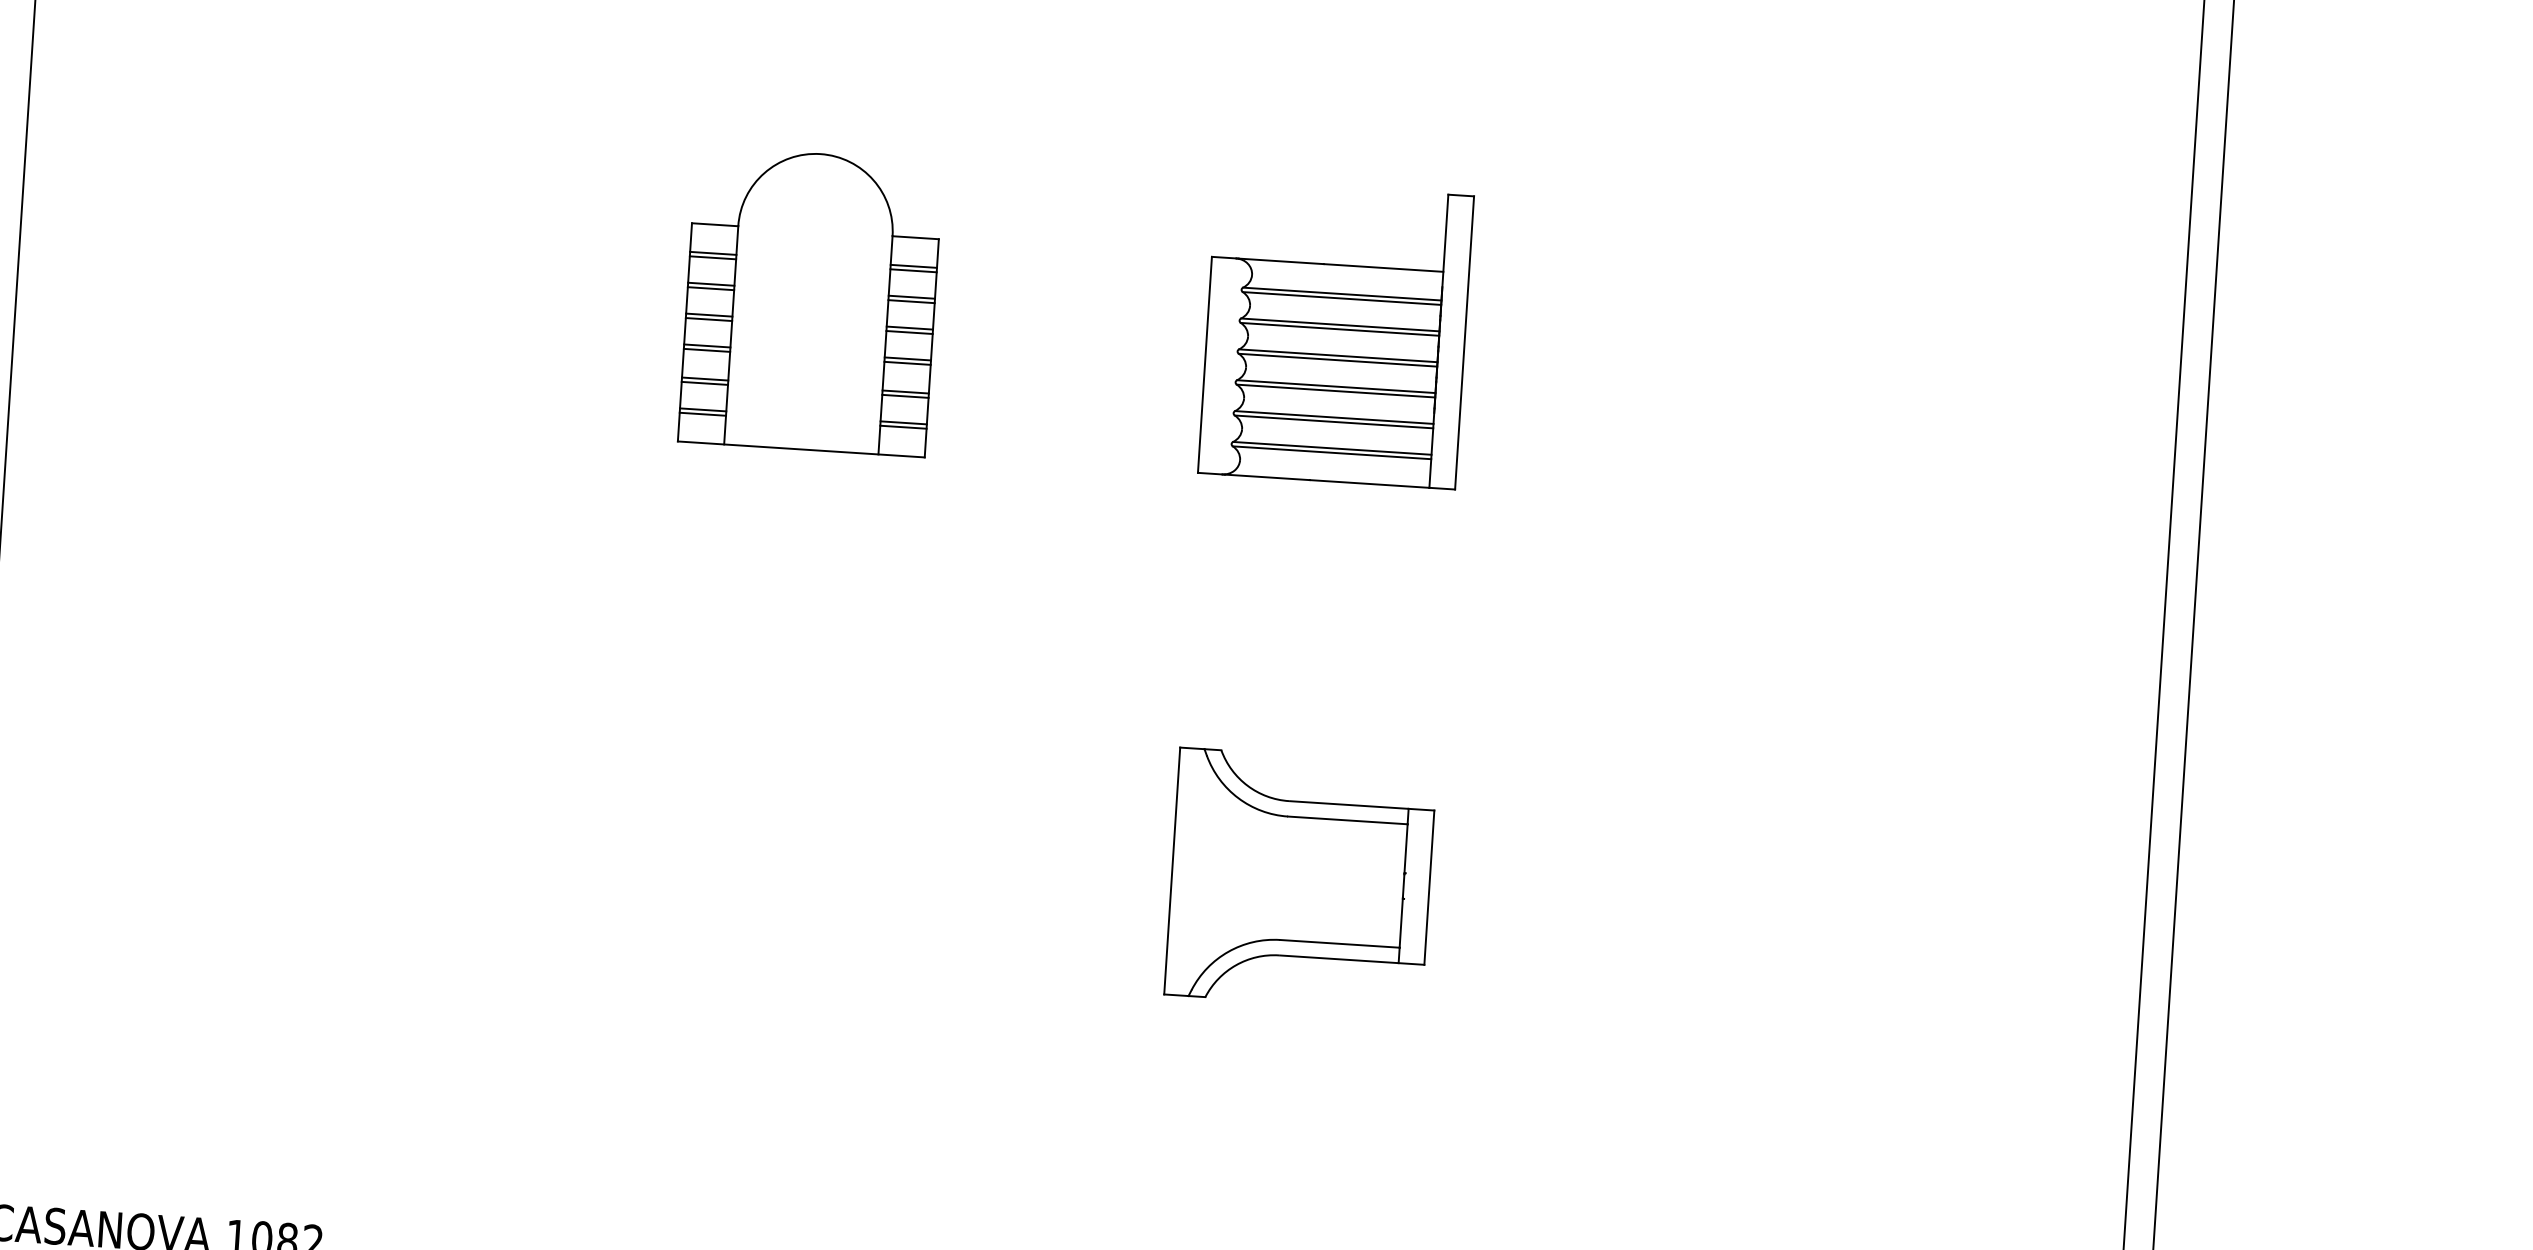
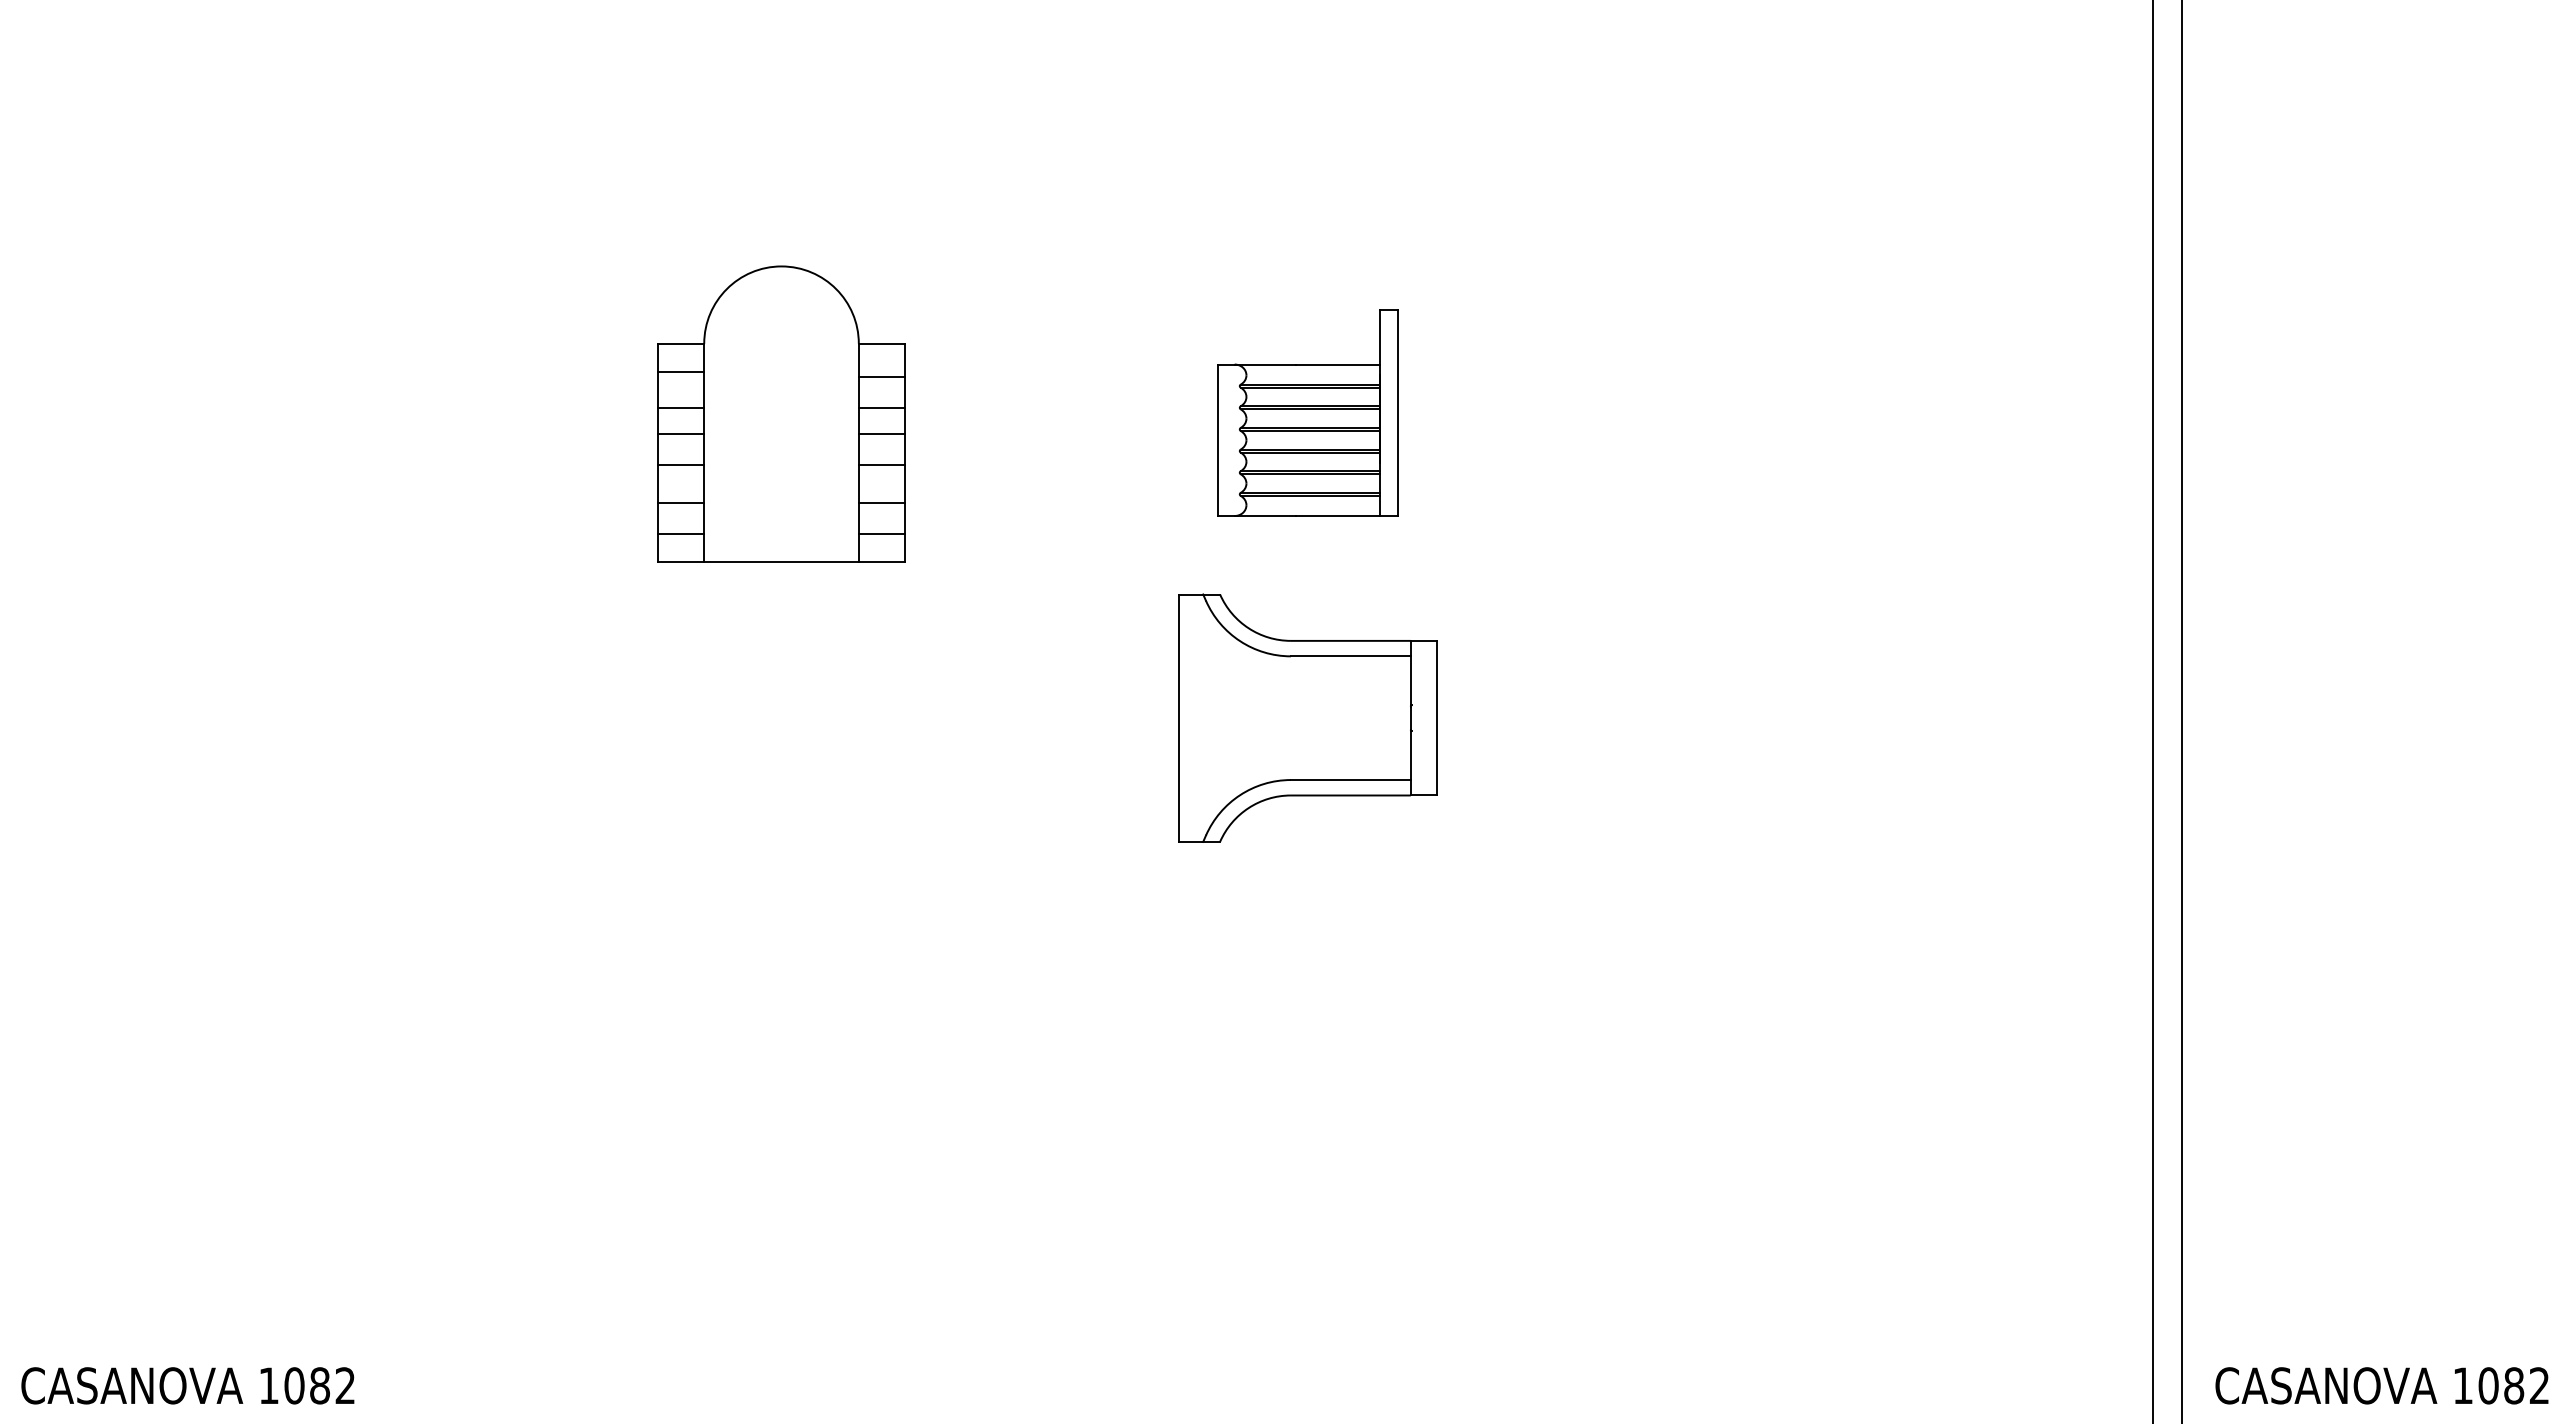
line: (712, 257) -> (680, 376), removed
line: (913, 266) -> (881, 372), removed
line: (710, 284) -> (680, 403), removed
line: (911, 297) -> (881, 403), removed
line: (708, 319) -> (680, 438), removed
line: (909, 332) -> (881, 438), removed
part: (1335, 333) -> (1307, 412), size x0.7
line: (706, 350) -> (680, 469), removed
line: (907, 363) -> (881, 469), removed
line: (704, 379) -> (680, 498), removed
line: (905, 392) -> (881, 498), removed
line: (702, 410) -> (680, 529), removed
line: (903, 423) -> (881, 529), removed
part: (1300, 878) -> (1307, 717), moved

